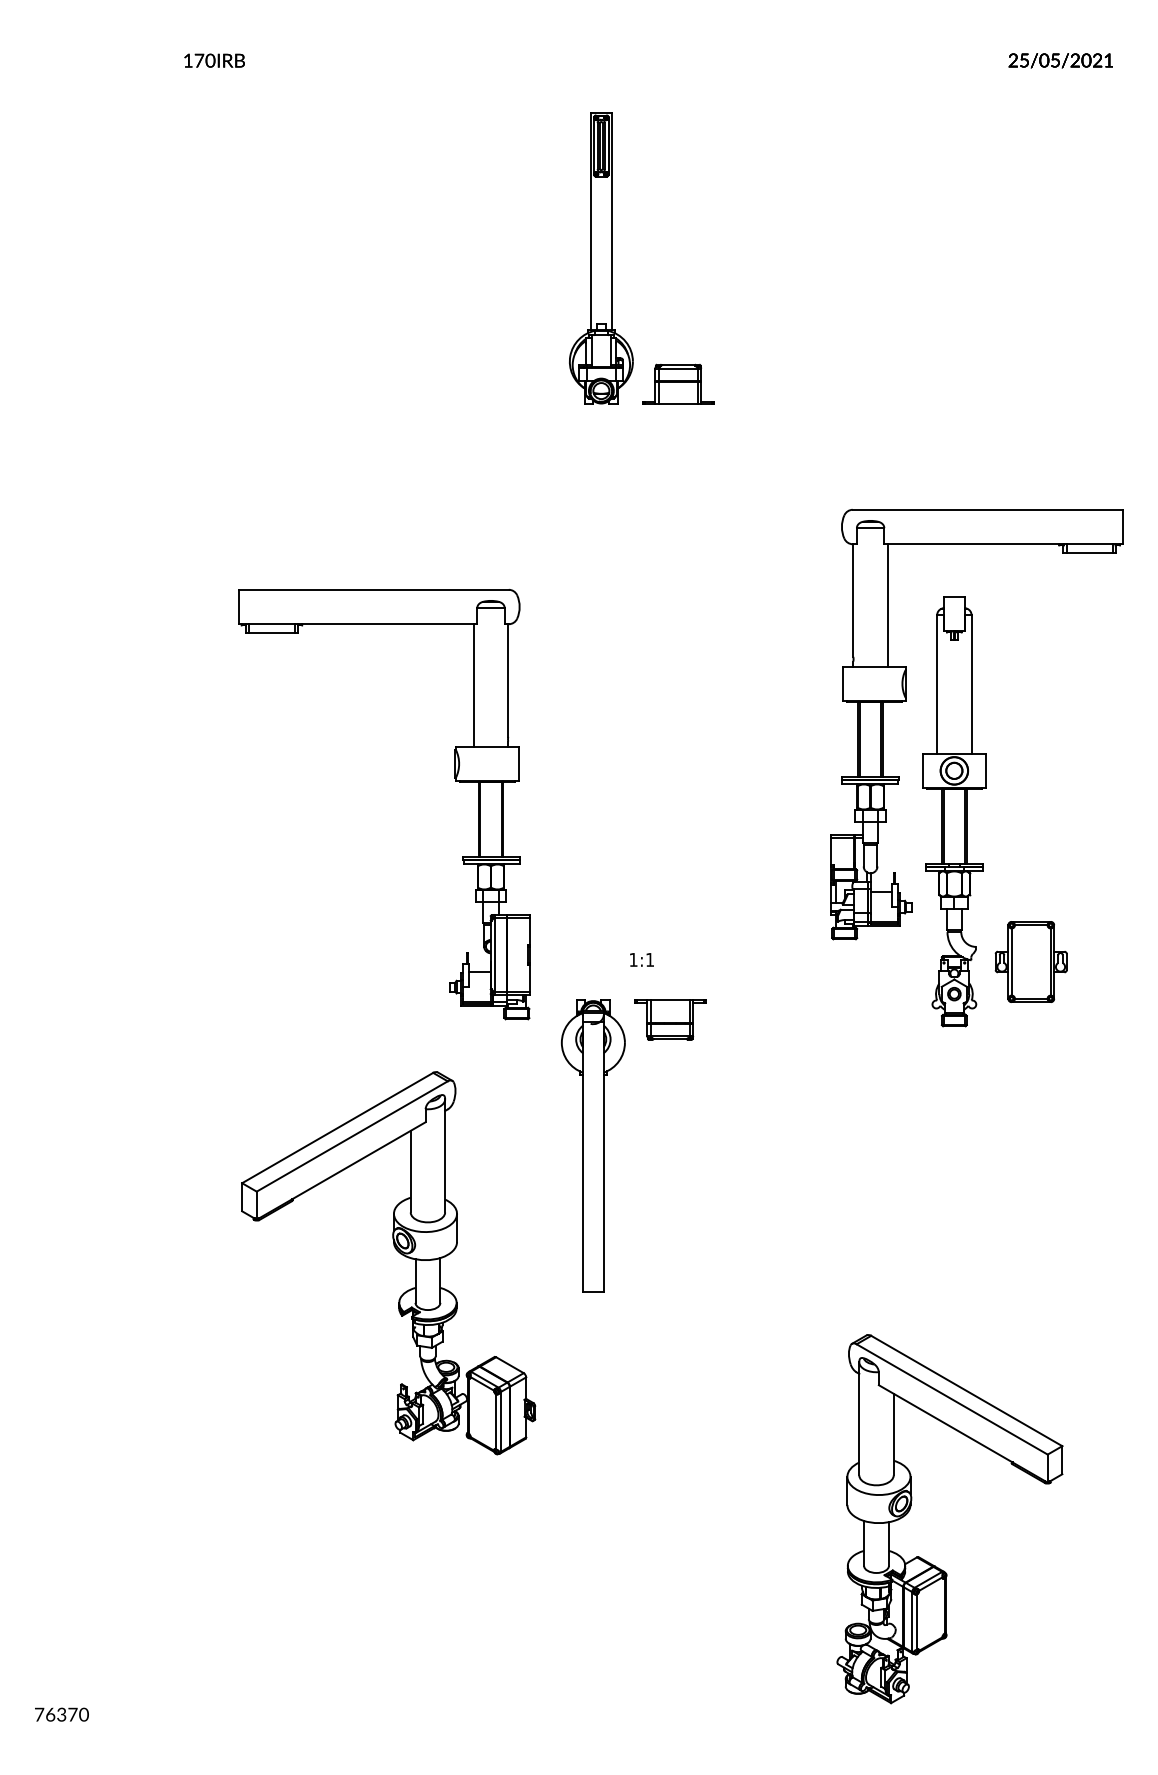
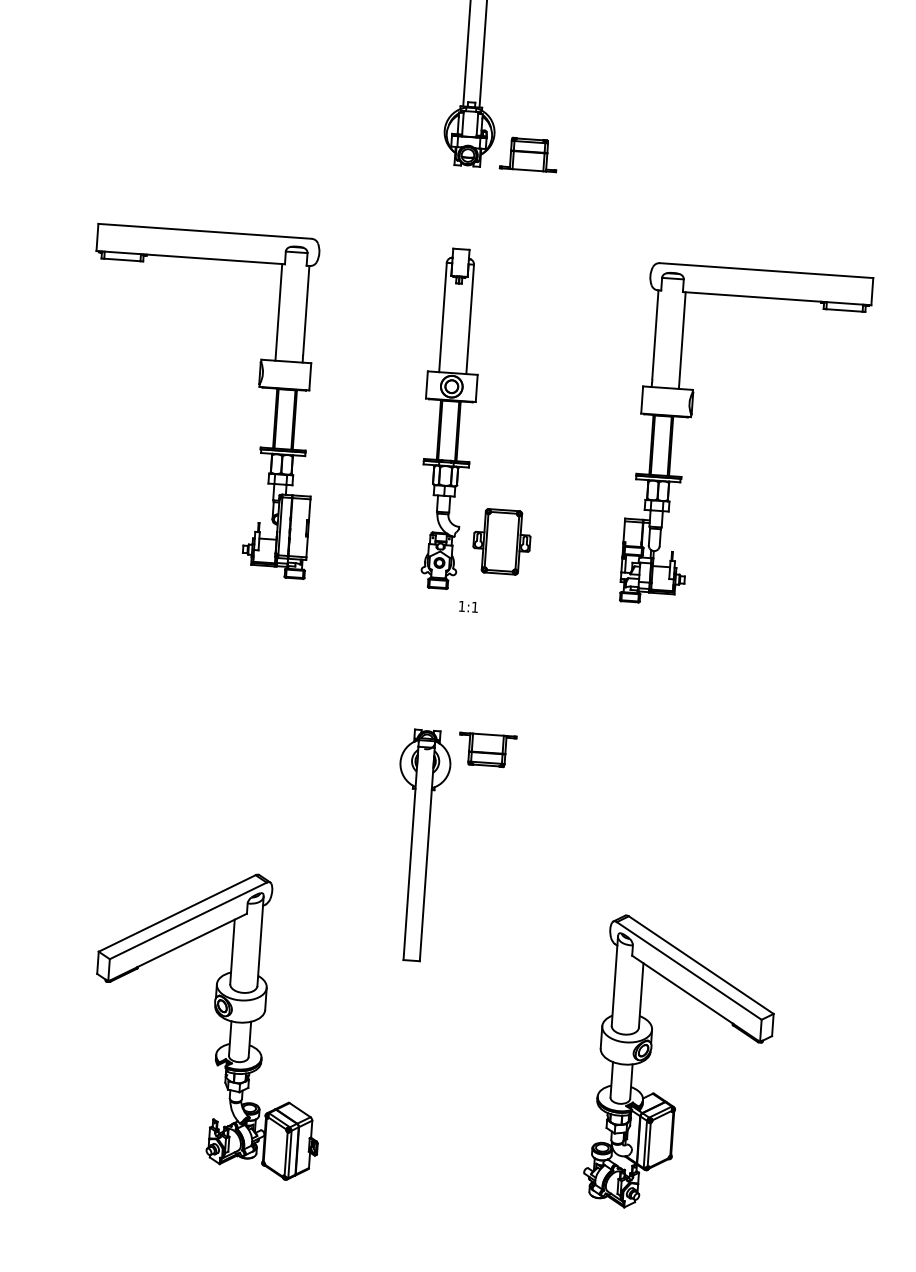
part: (455, 781) -> (259, 387), moved
part: (986, 788) -> (476, 402), moved
part: (604, 1145) -> (428, 845), moved
part: (398, 1252) -> (218, 1015), moved

